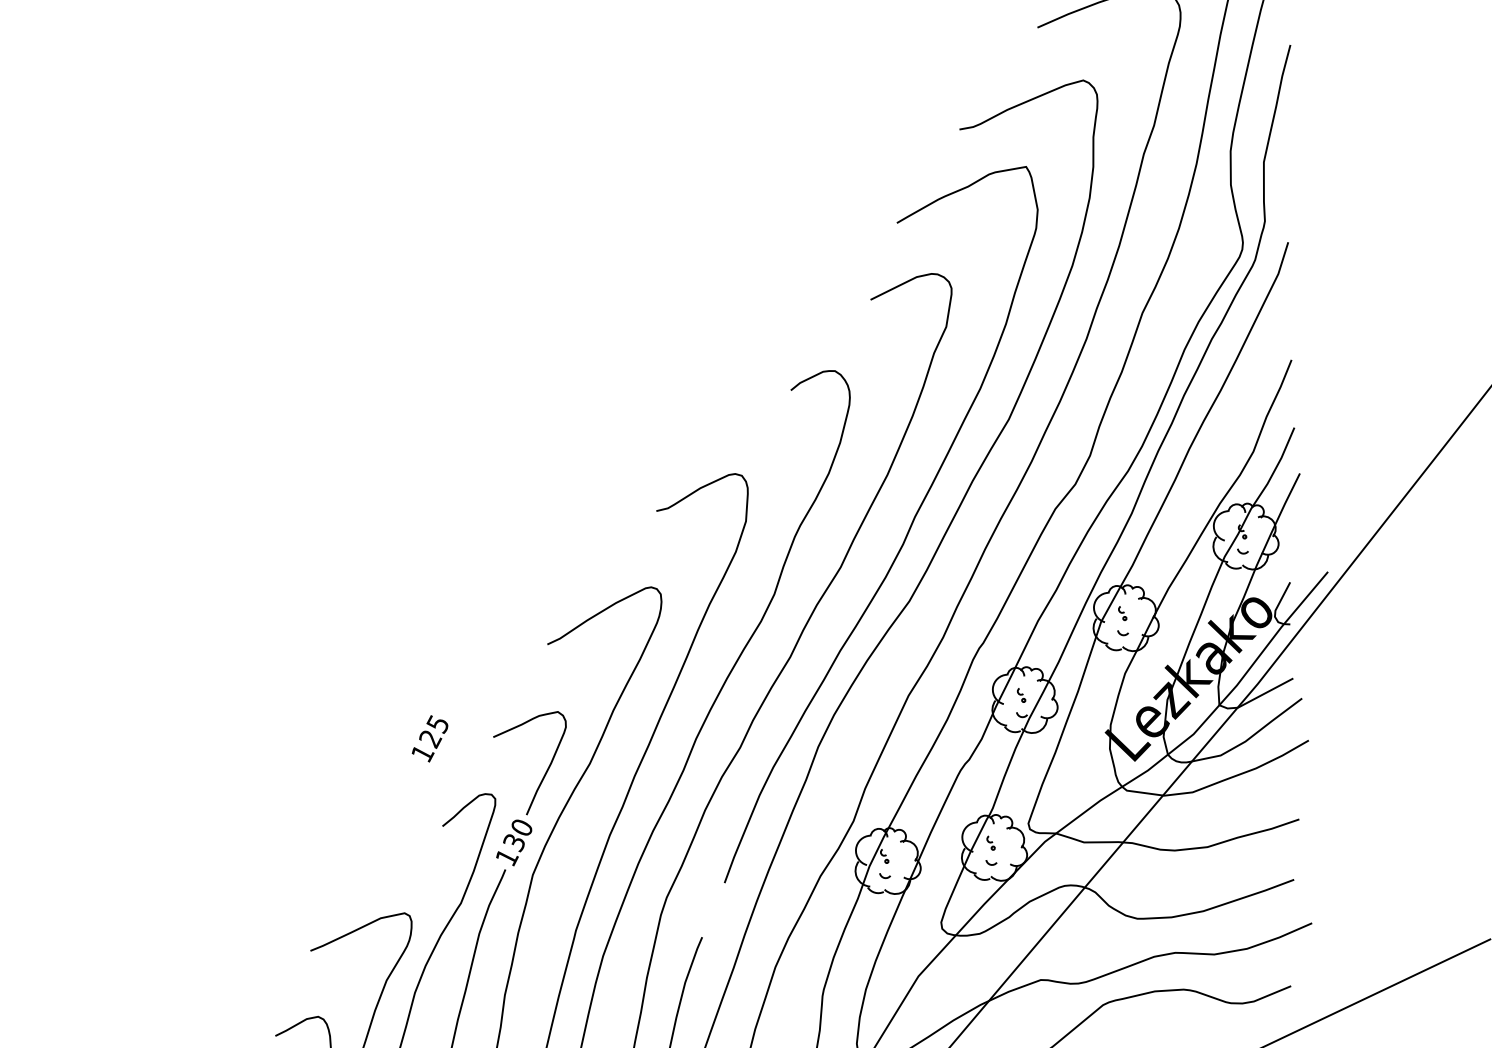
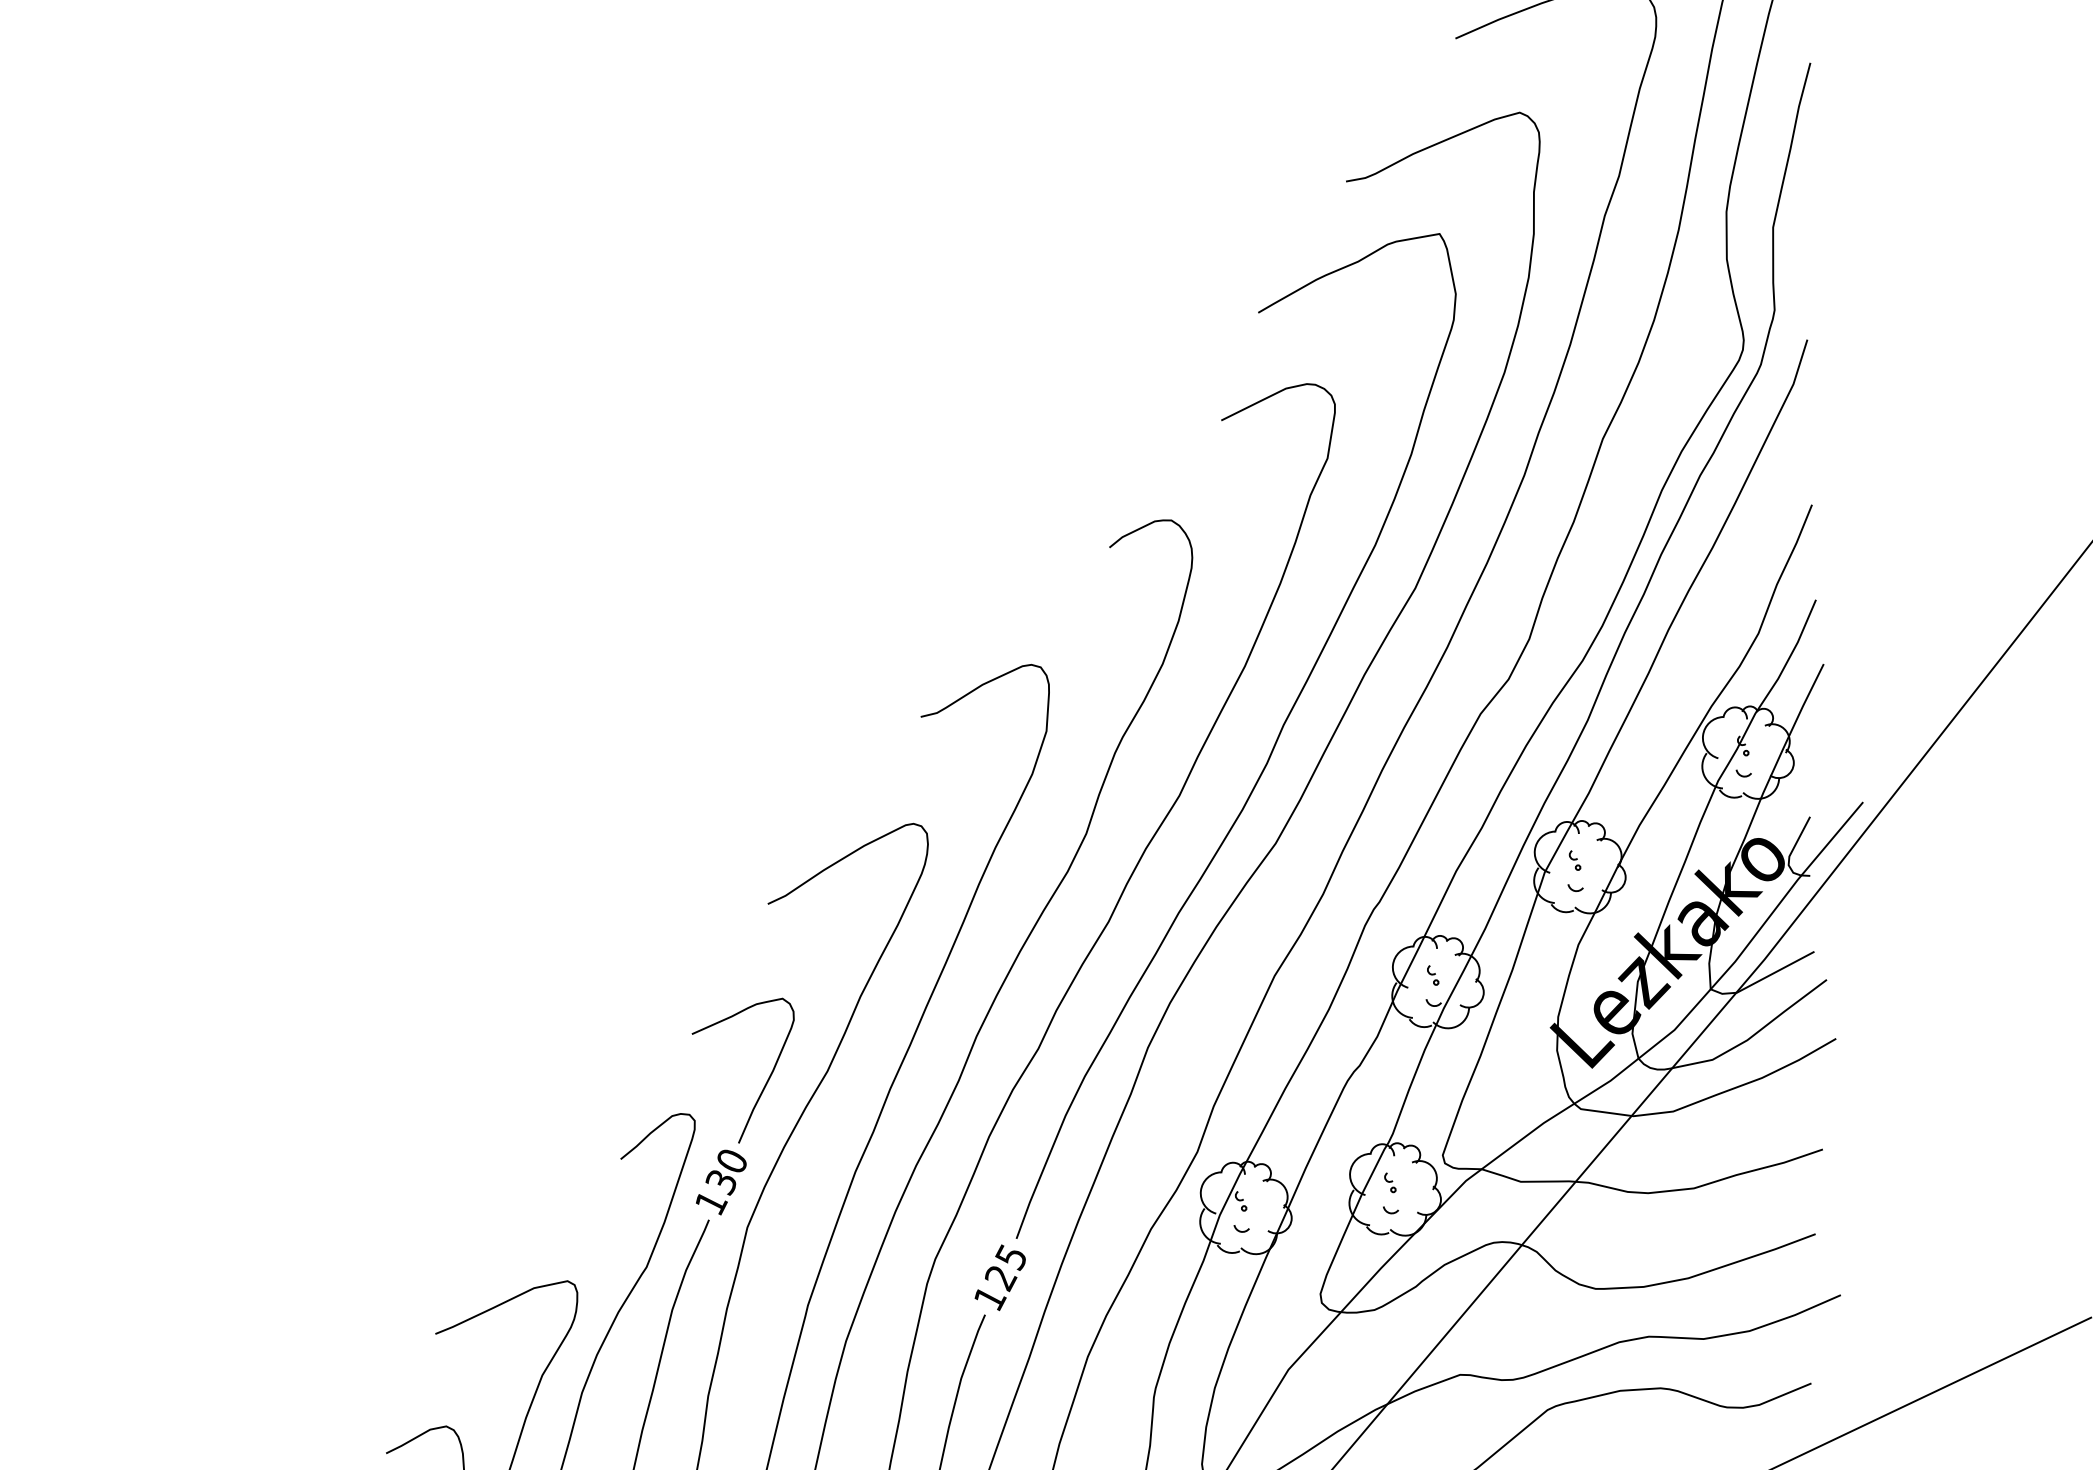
text: (429, 738) -> (999, 1277), moved

